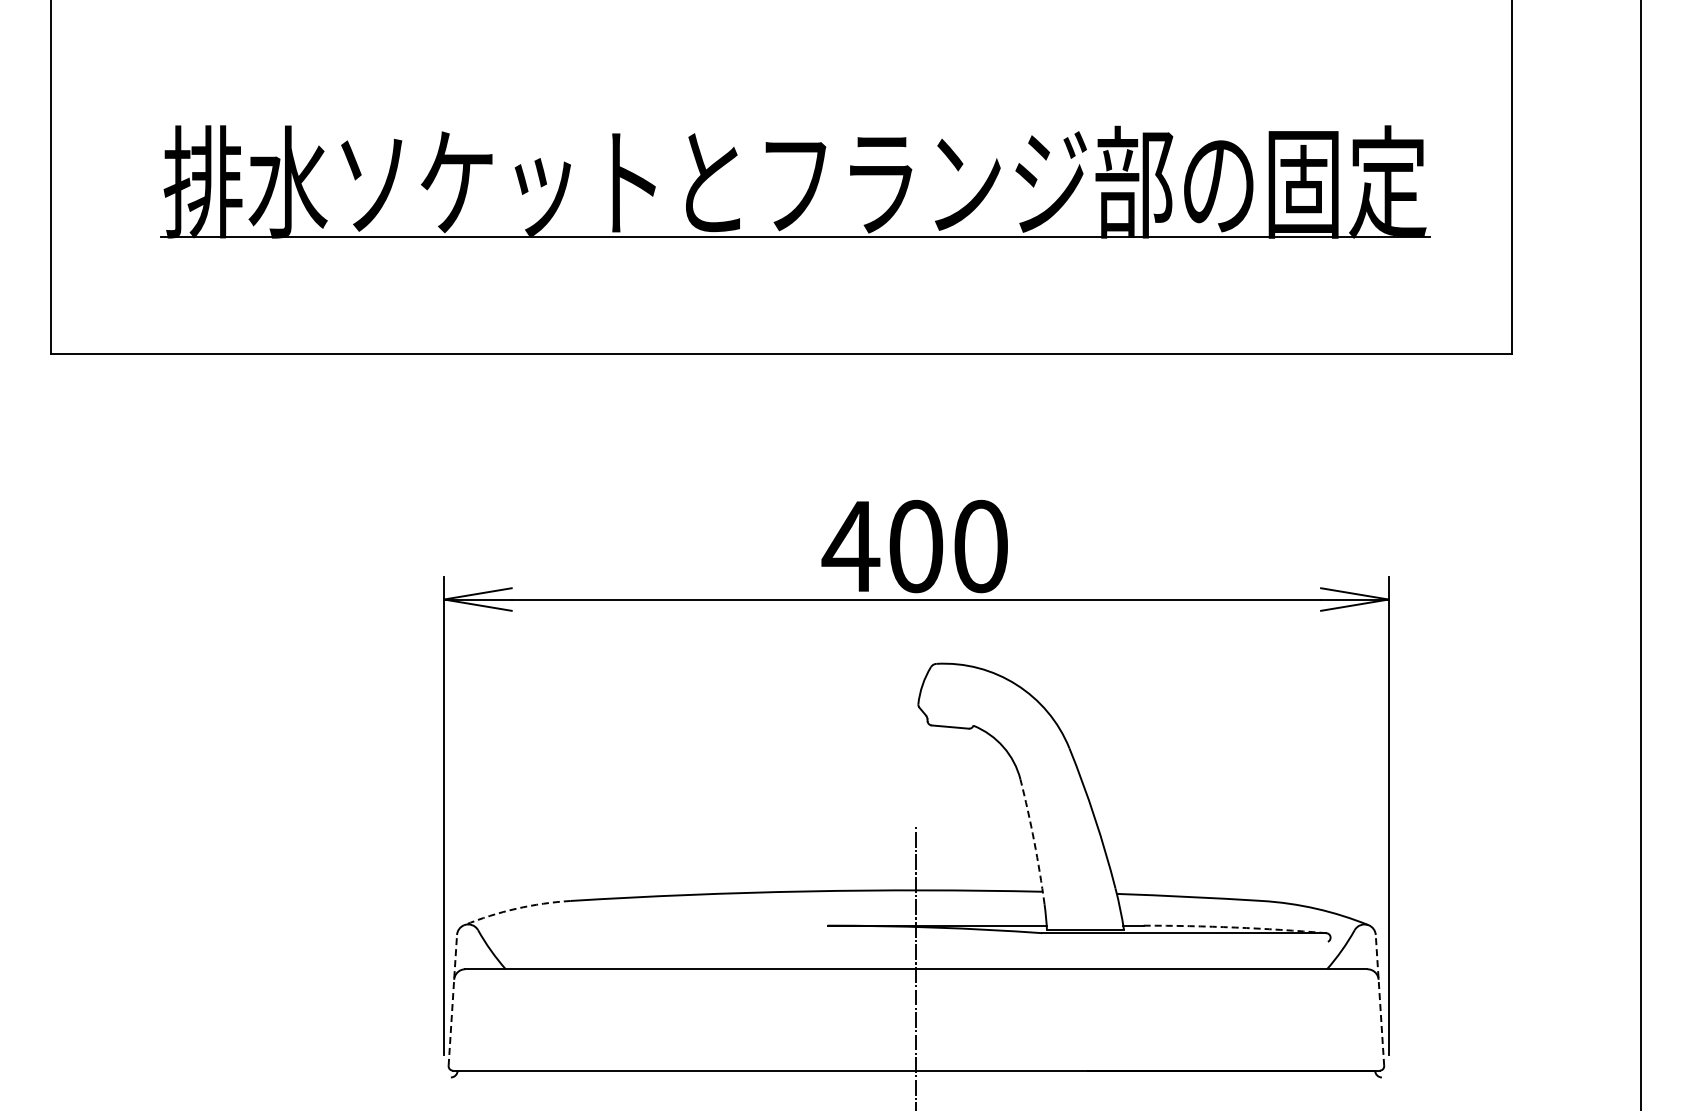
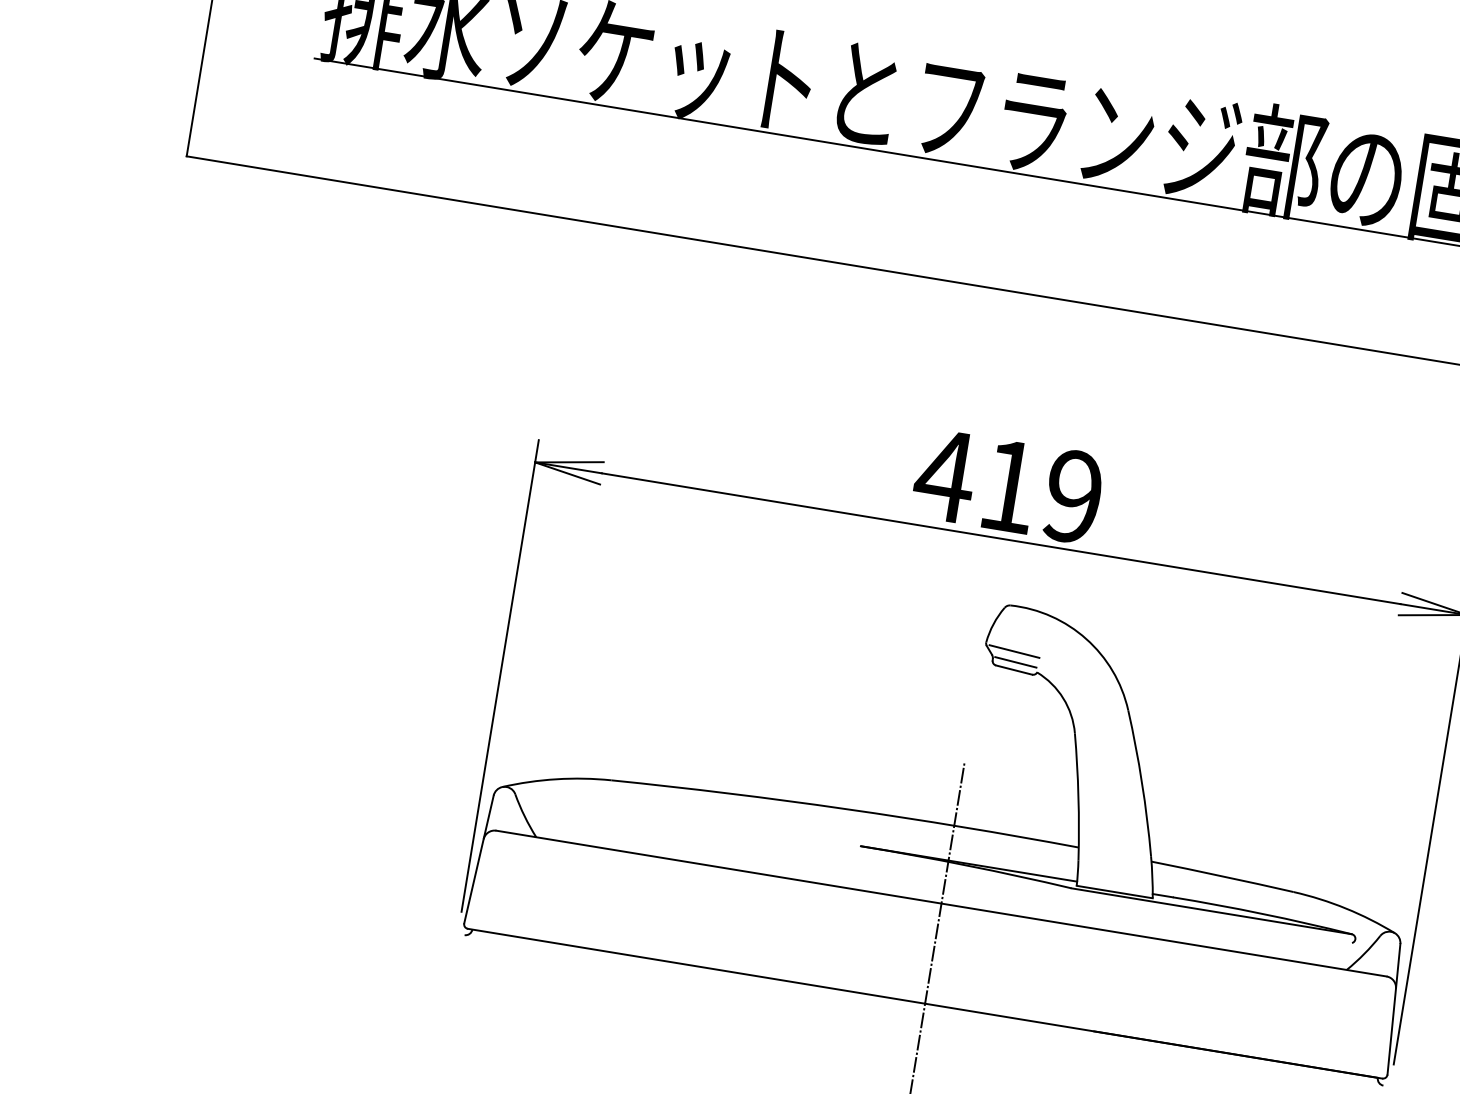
text: (948, 546) -> (1041, 491), 400 -> 419
line: (947, 708) -> (1014, 651), added
line: (950, 719) -> (1015, 662), added
arc: (1034, 841) -> (1078, 796), dashed -> solid
arc: (516, 908) -> (556, 779), dashed -> solid
arc: (1235, 927) -> (1263, 913), dashed -> solid
line: (452, 1000) -> (478, 859), dashed -> solid
line: (1379, 1000) -> (1393, 1009), dashed -> solid

